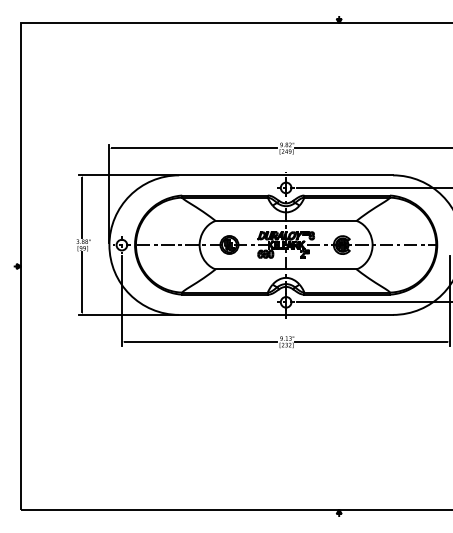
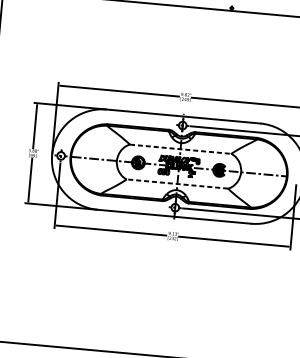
line: (286, 220) -> (180, 148), solid -> dashed
line: (286, 269) -> (177, 184), solid -> dashed

